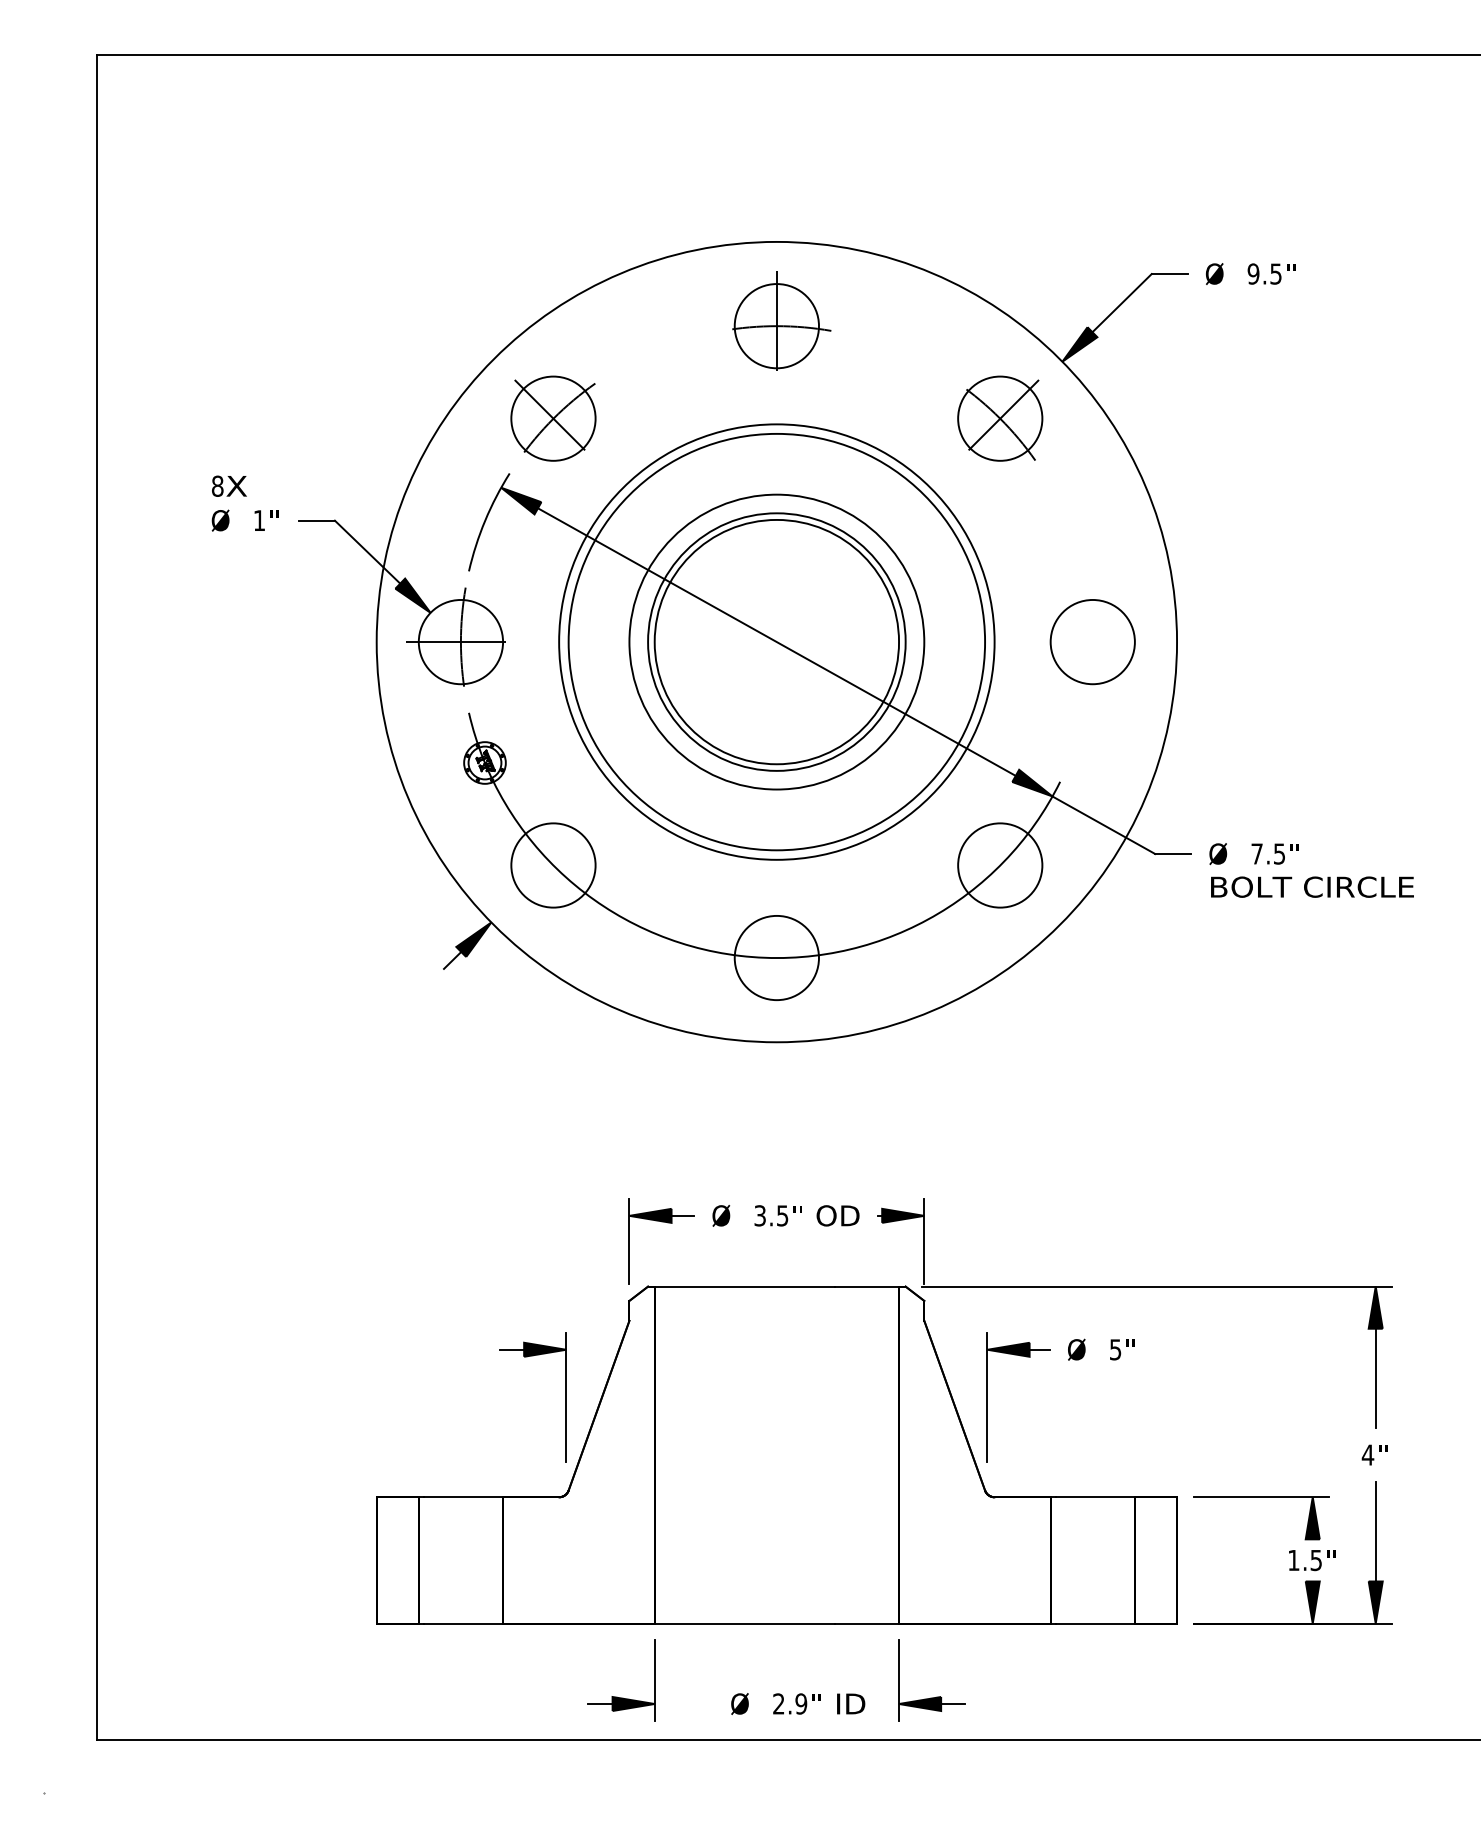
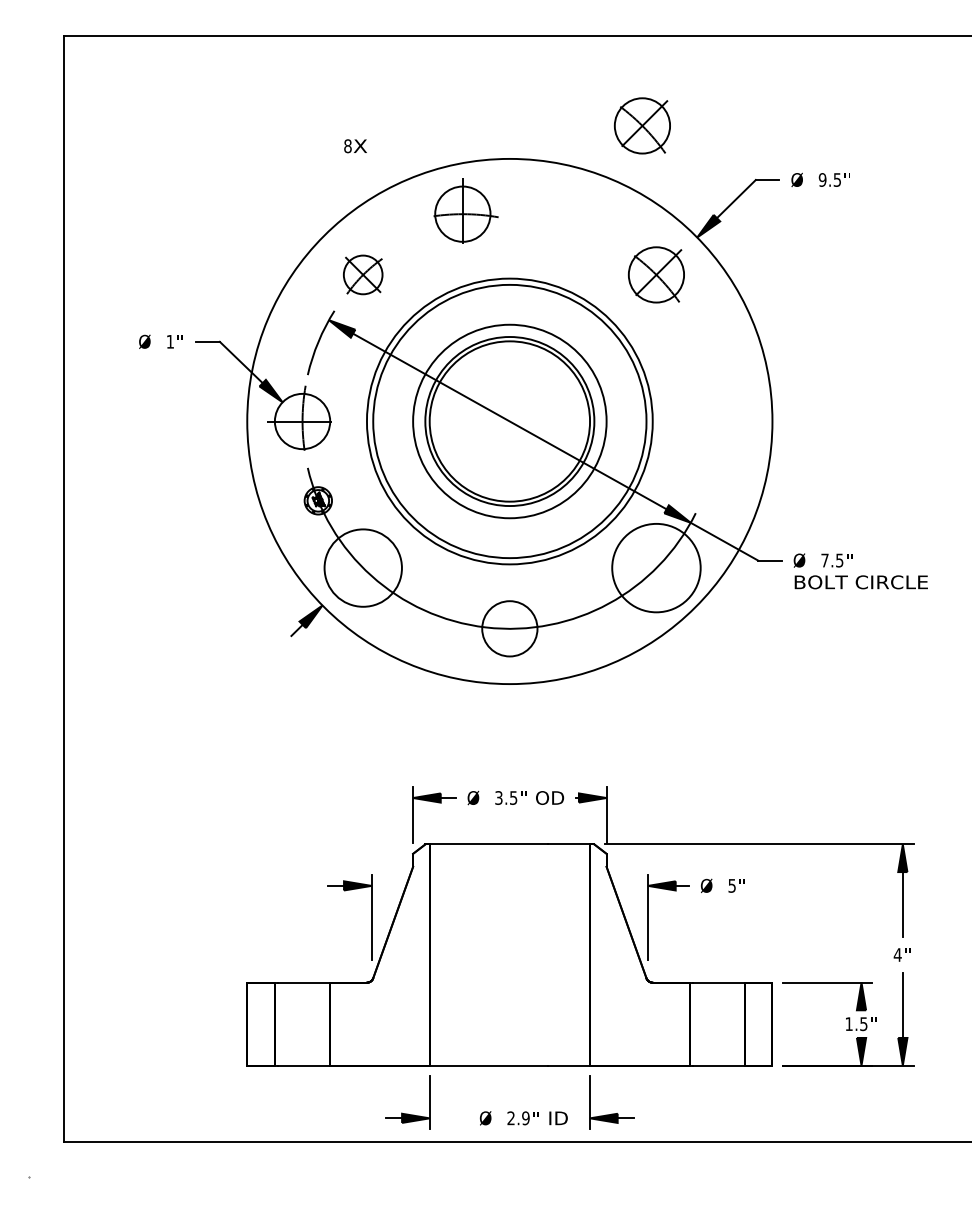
part: (977, 191) -> (641, 125), added
part: (780, 320) -> (465, 210), moved
part: (552, 418) -> (362, 274), size x0.7
text: (229, 486) -> (355, 146), moved
circle: (1091, 642) -> (716, 421), removed
circle: (552, 864) -> (362, 567), size x1.4
circle: (1000, 864) -> (656, 567), size x1.6

